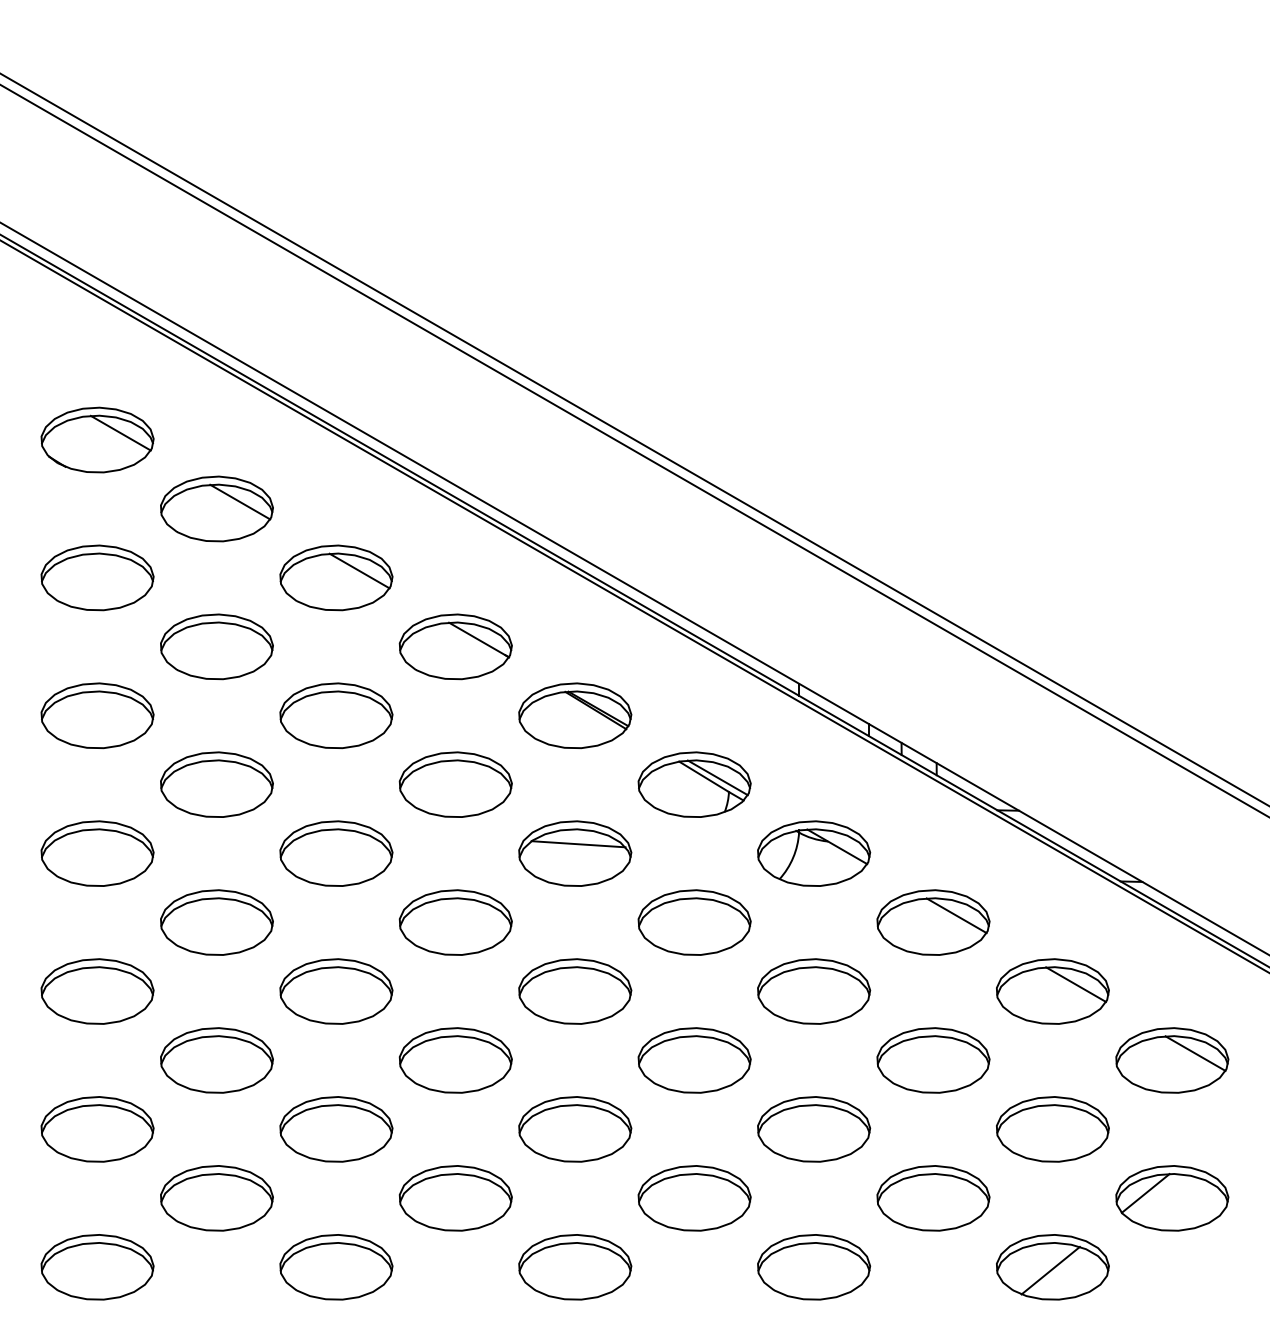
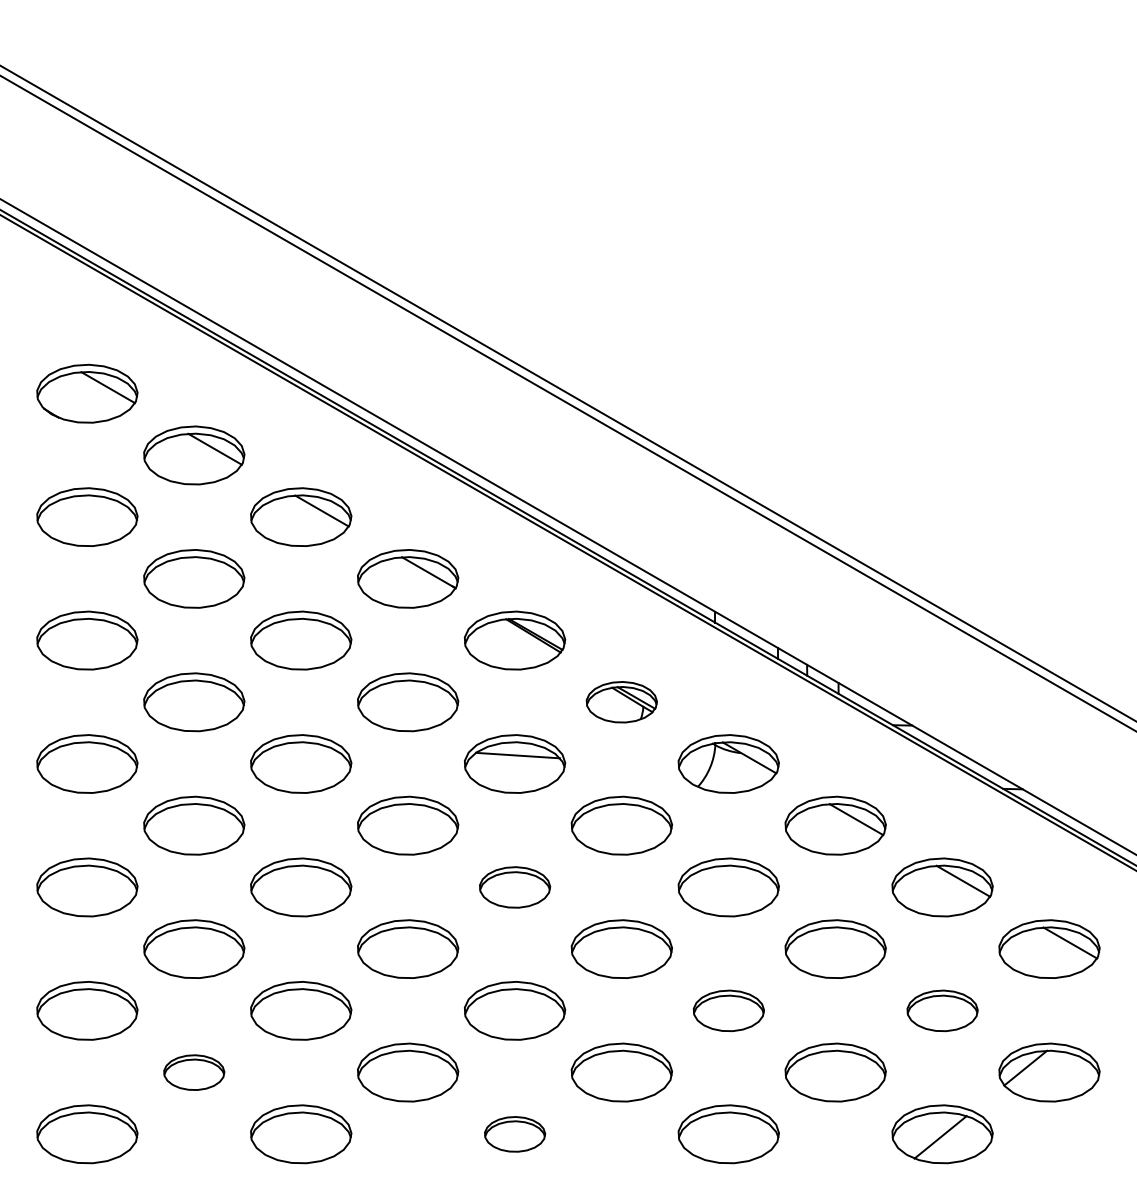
part: (694, 784) -> (621, 702), size x0.7
part: (575, 991) -> (515, 887), size x0.7
part: (814, 1129) -> (729, 1010), size x0.7
part: (1052, 1129) -> (942, 1010), size x0.7
part: (216, 1198) -> (193, 1072), size x0.6
part: (575, 1267) -> (515, 1134), size x0.6

